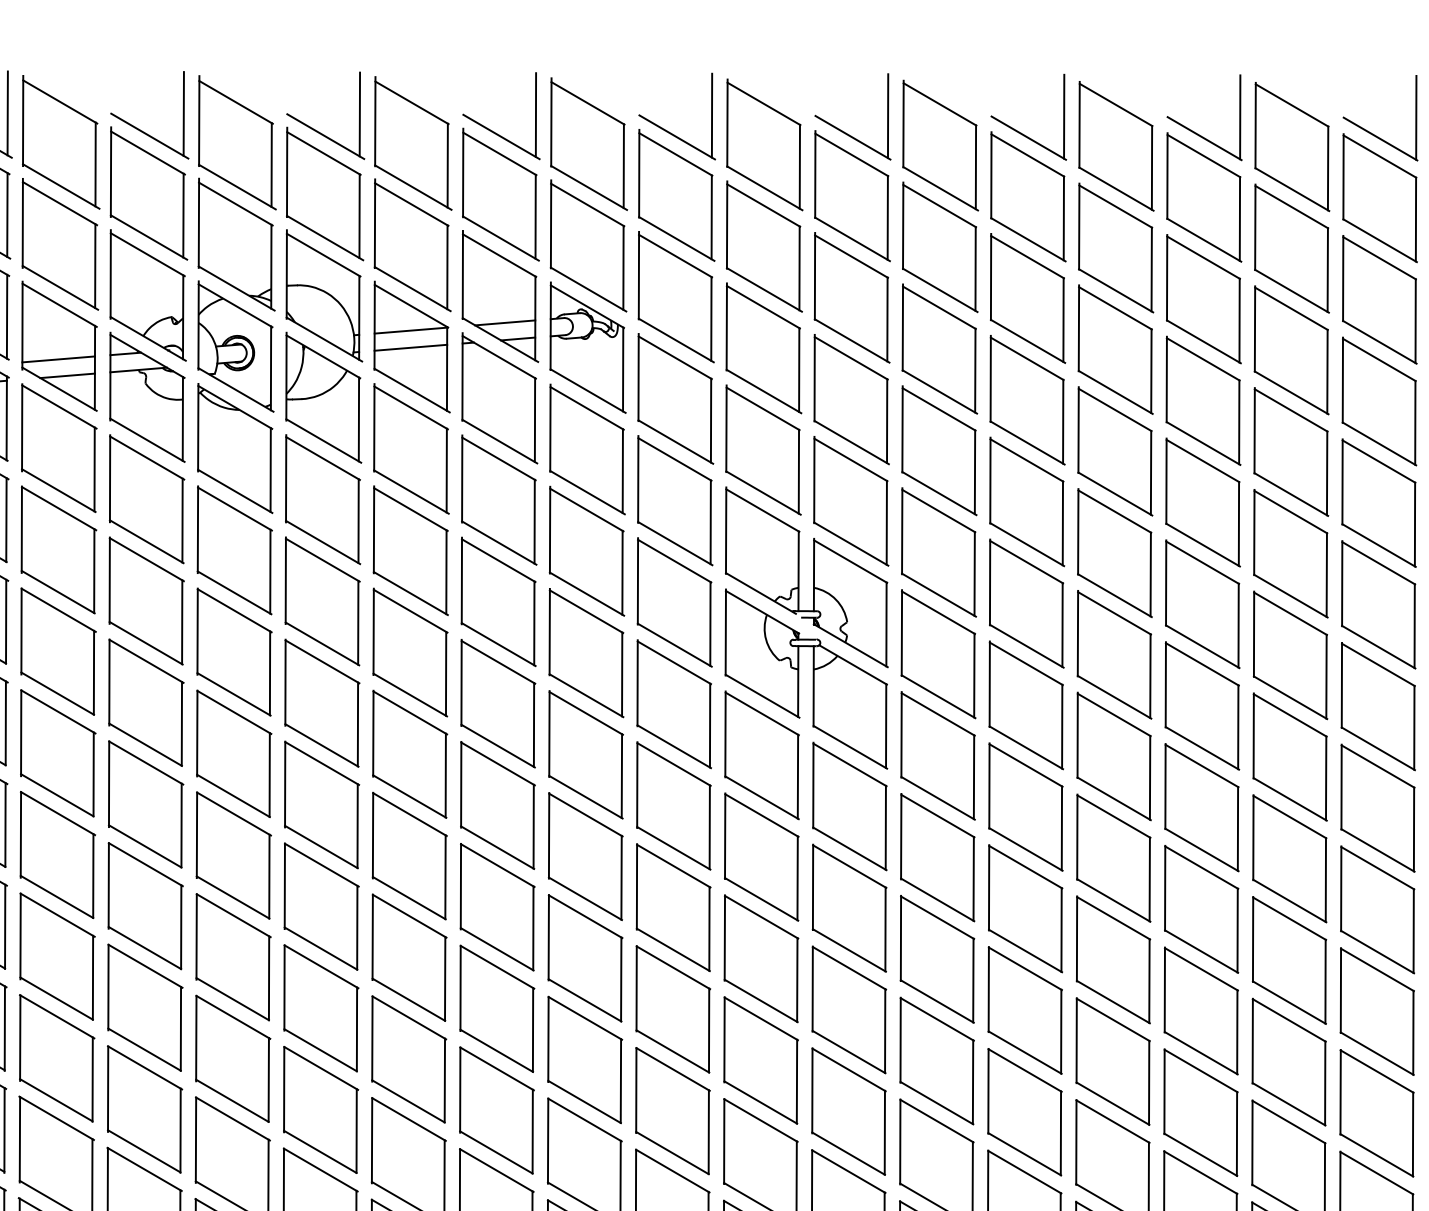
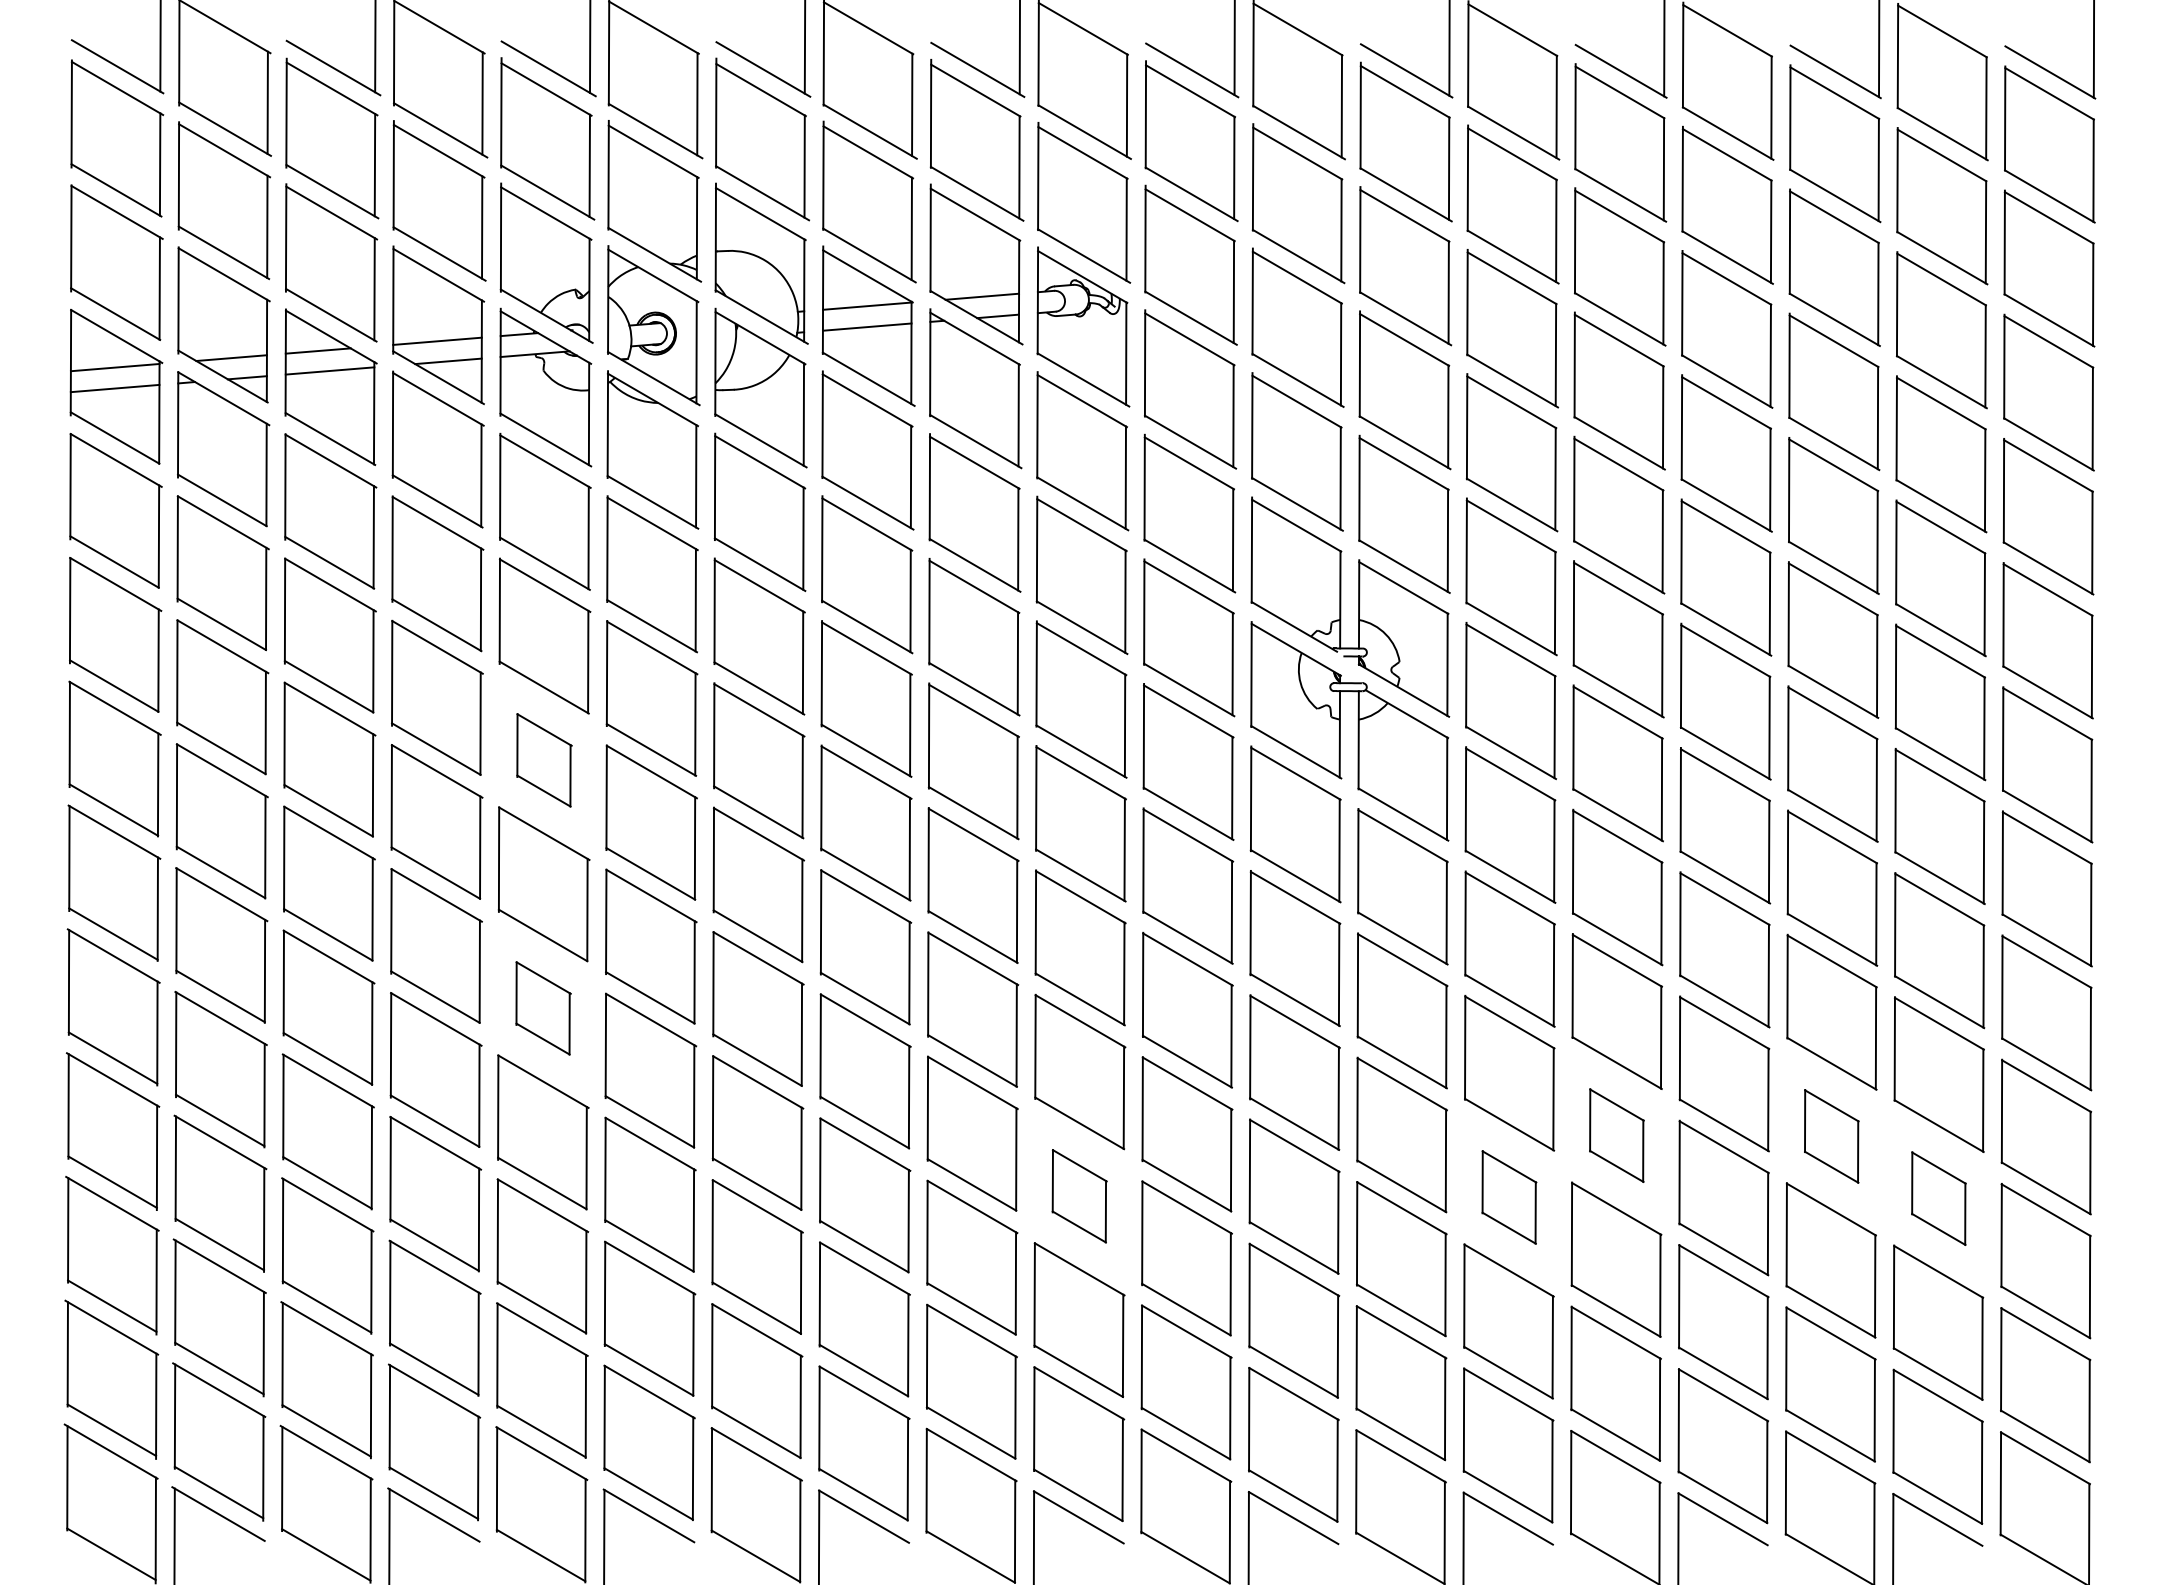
part: (146, 702) -> (544, 760), size x0.6
part: (145, 906) -> (543, 1008), size x0.6
part: (1024, 1010) -> (1616, 1135), size x0.6
part: (1201, 1011) -> (1831, 1136), size x0.6
part: (584, 1060) -> (1079, 1196), size x0.6
part: (937, 1061) -> (1509, 1197), size x0.6
part: (1288, 1061) -> (1938, 1198), size x0.6

